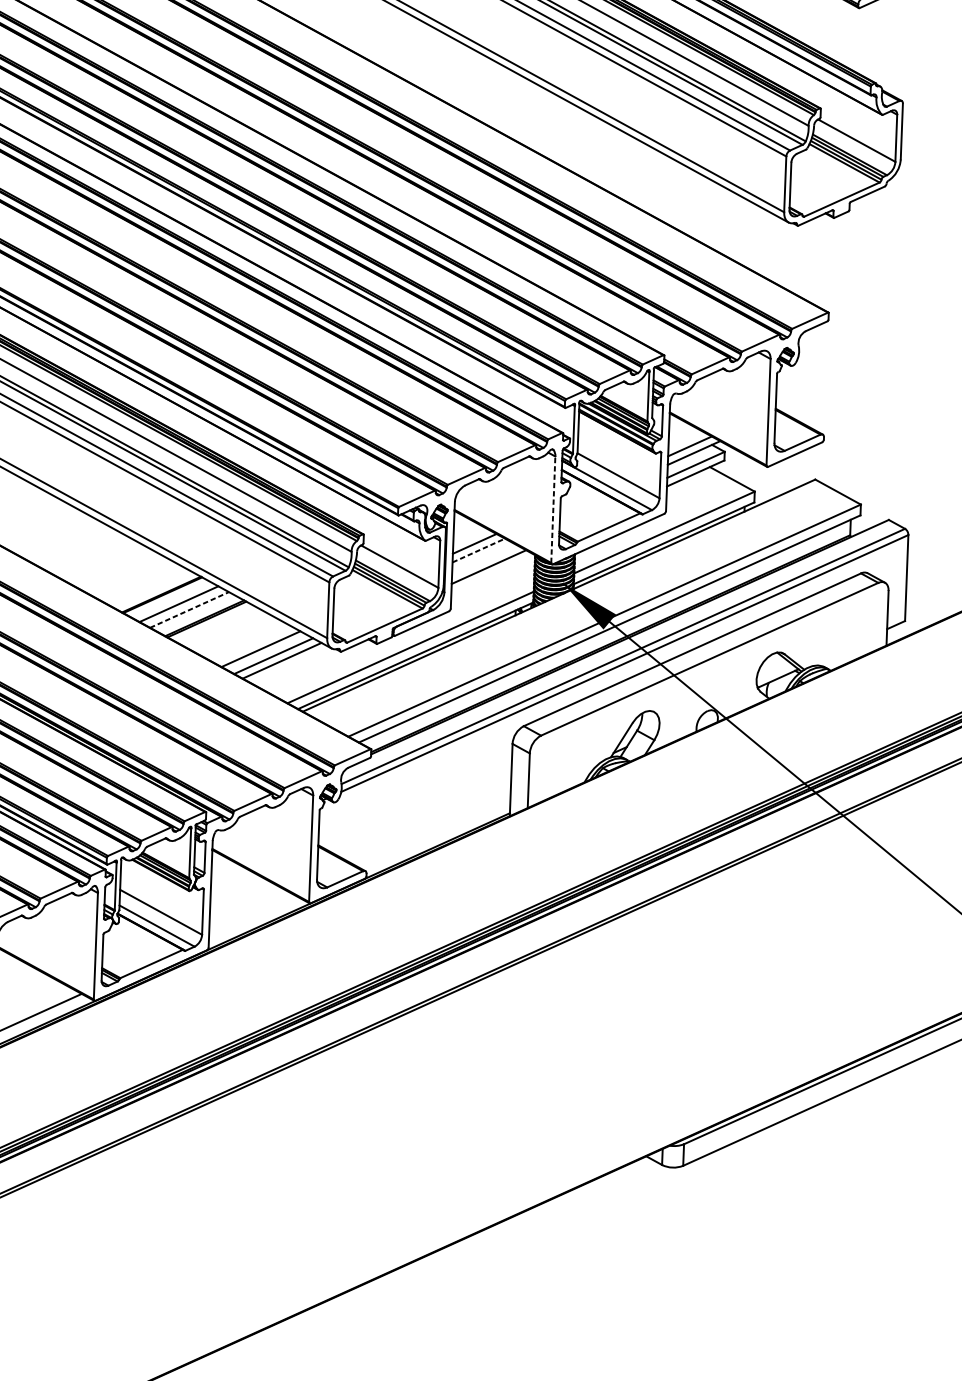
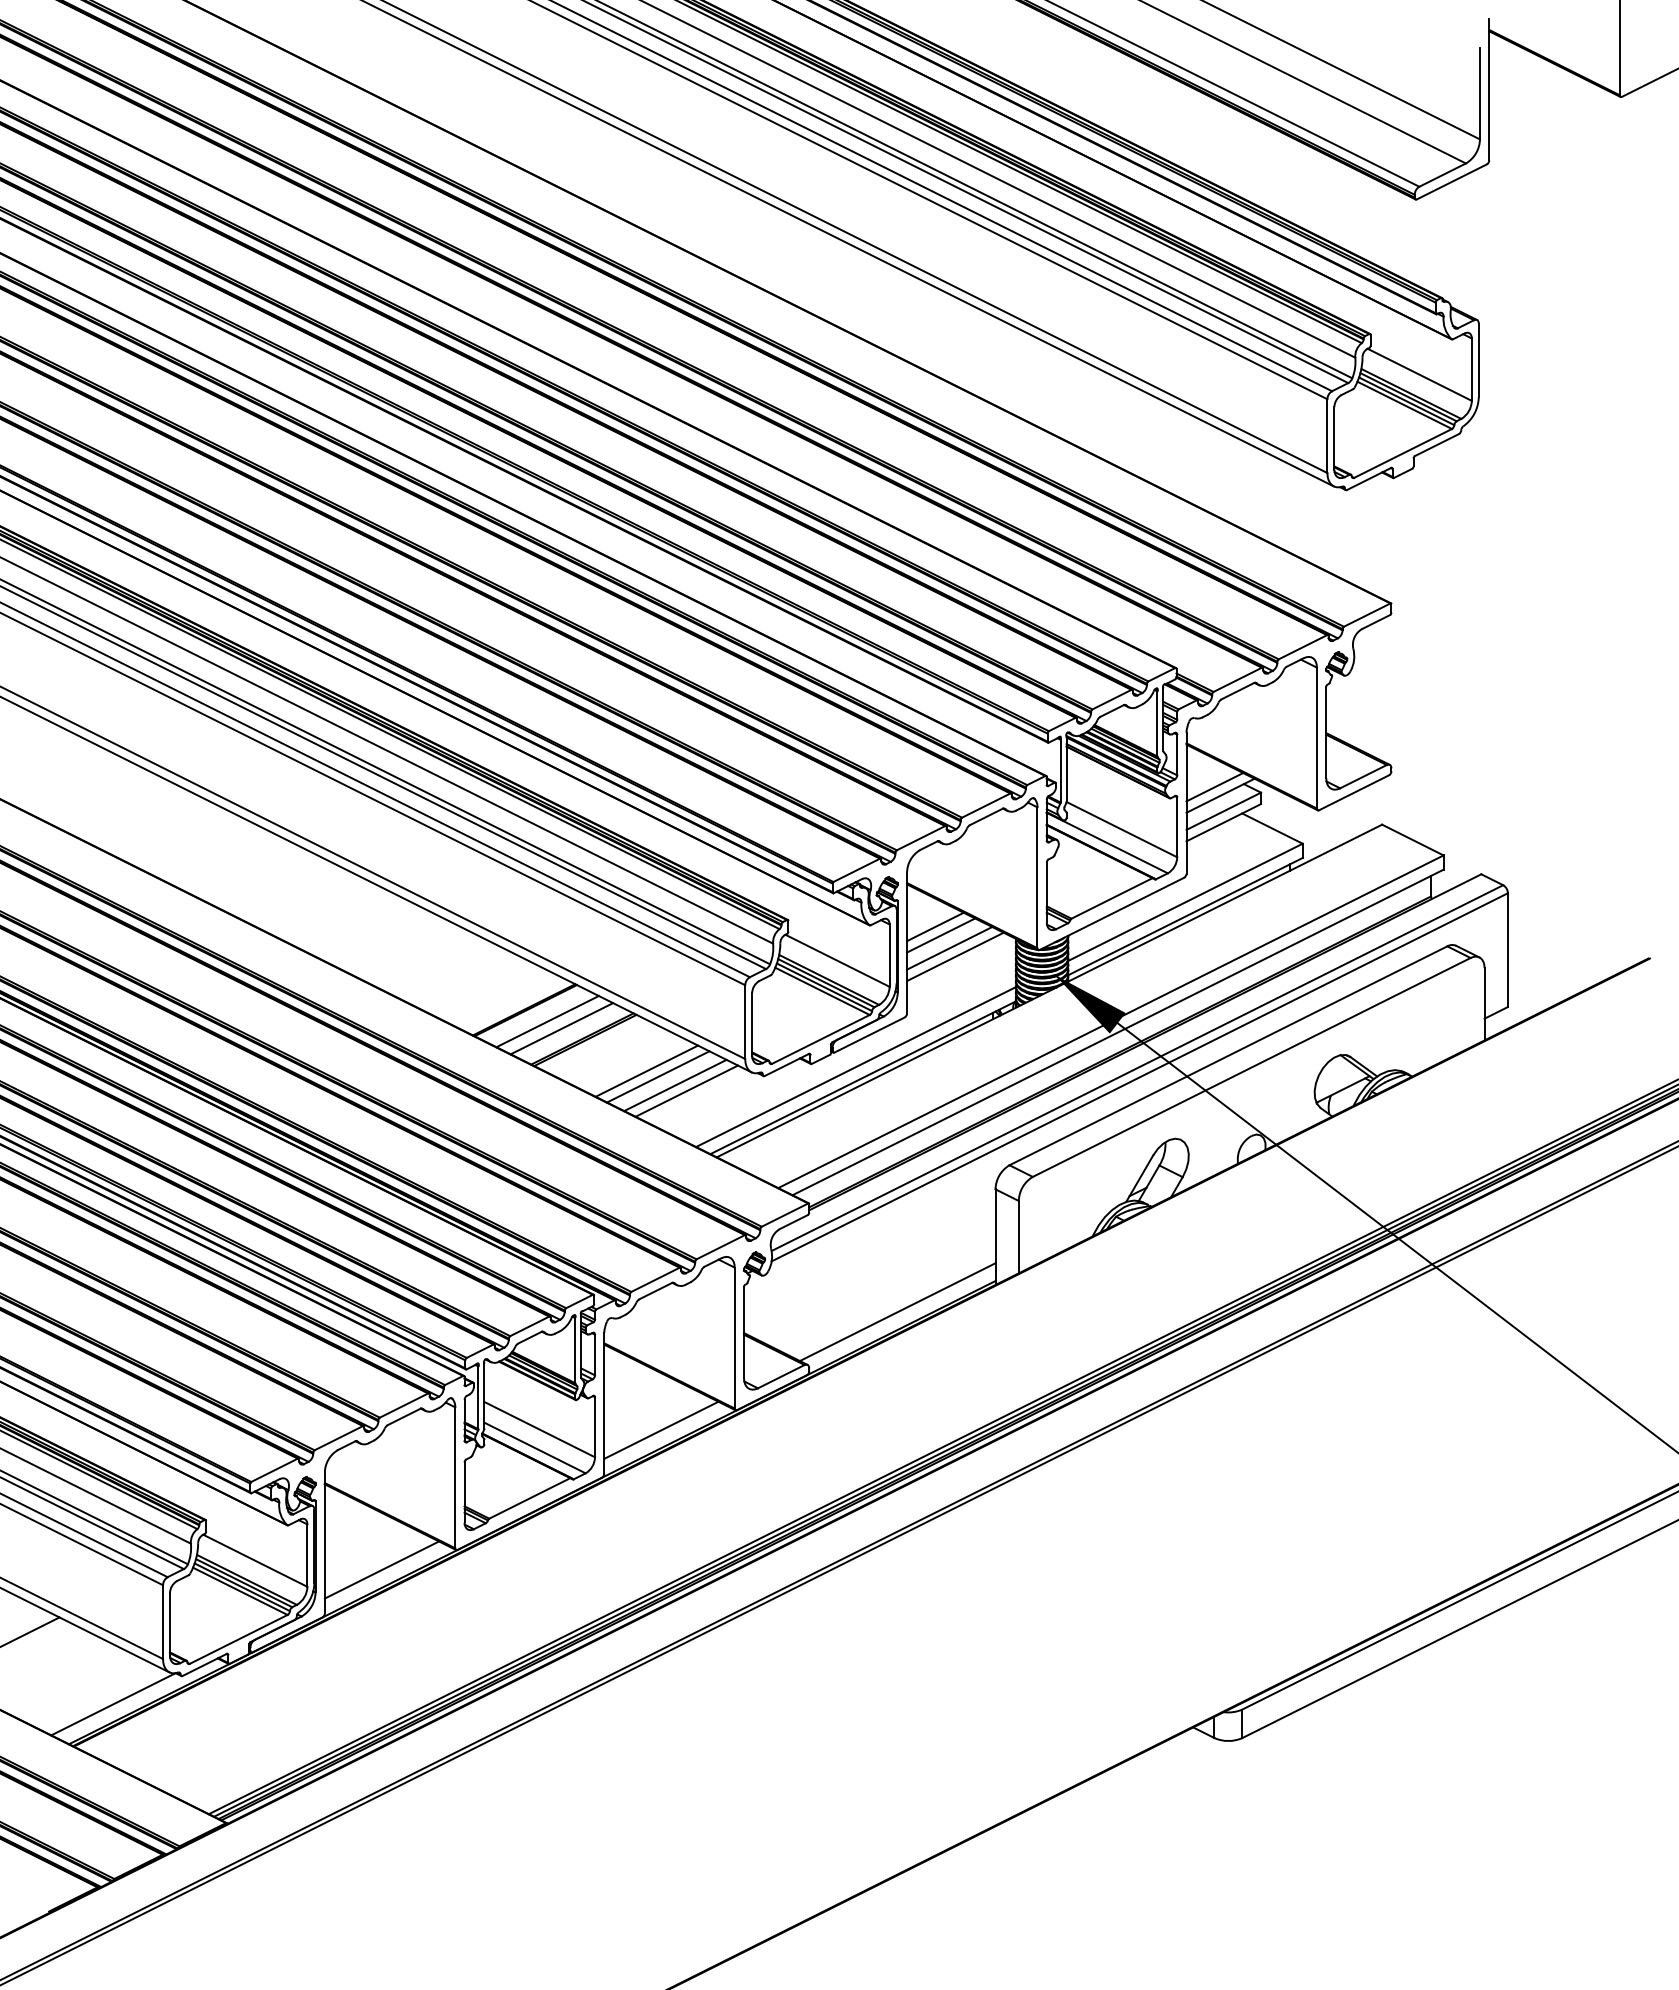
line: (553, 509) -> (1037, 877), dashed -> solid
line: (479, 550) -> (941, 935), dashed -> solid
line: (484, 560) -> (949, 948), added
line: (189, 609) -> (562, 1028), dashed -> solid
line: (252, 644) -> (646, 1070), added
line: (434, 834) -> (897, 1312), added
line: (253, 915) -> (661, 1429), added

